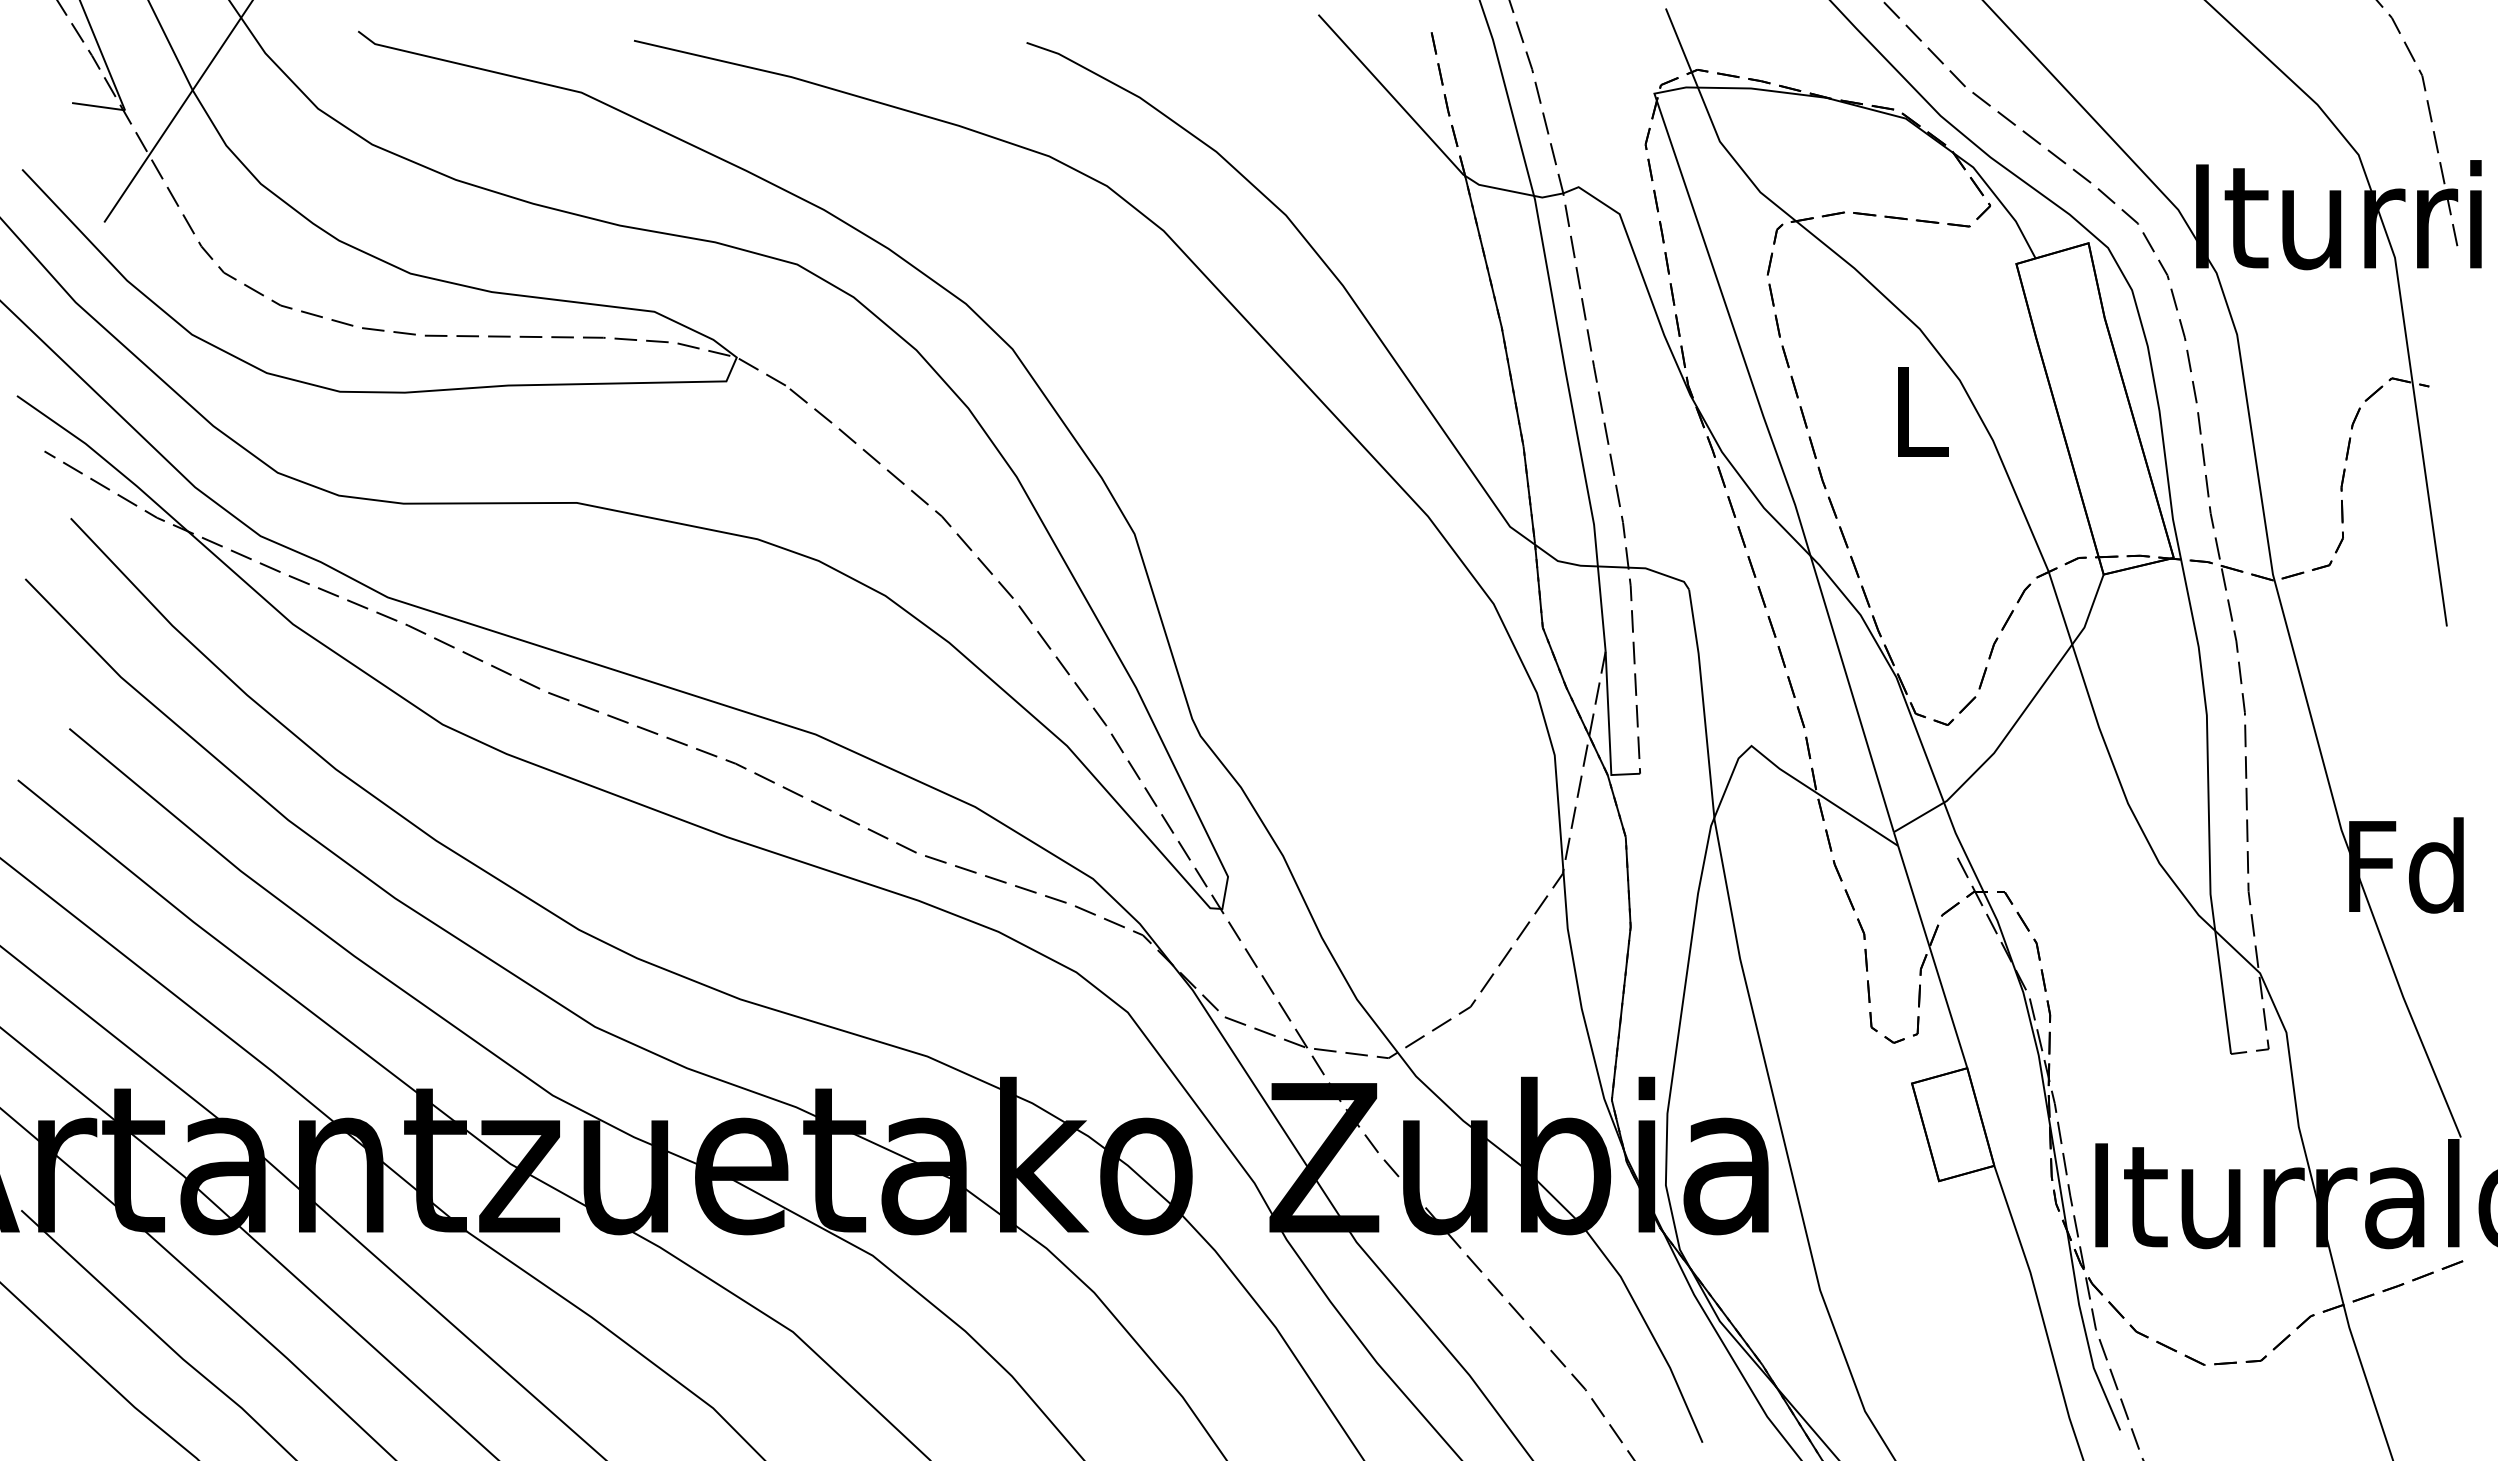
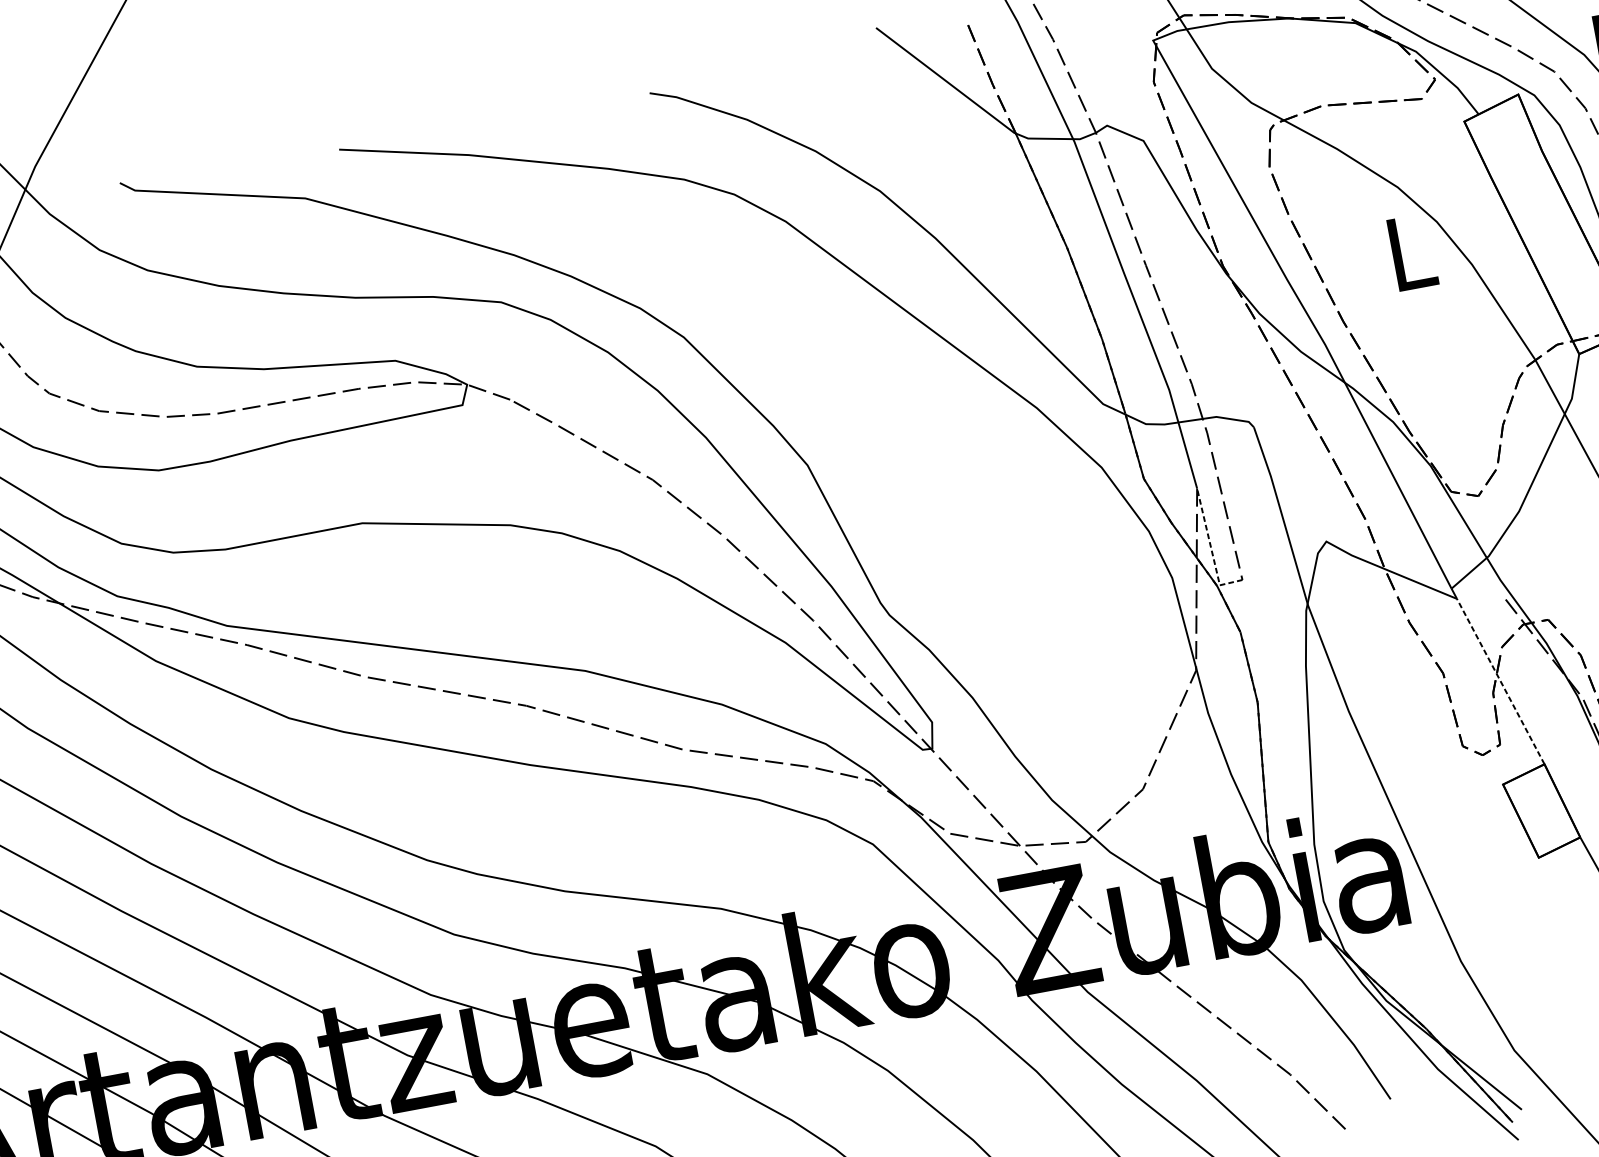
line: (1609, 728) -> (1211, 548), solid -> dashed
line: (1932, 956) -> (1500, 681), solid -> dashed

